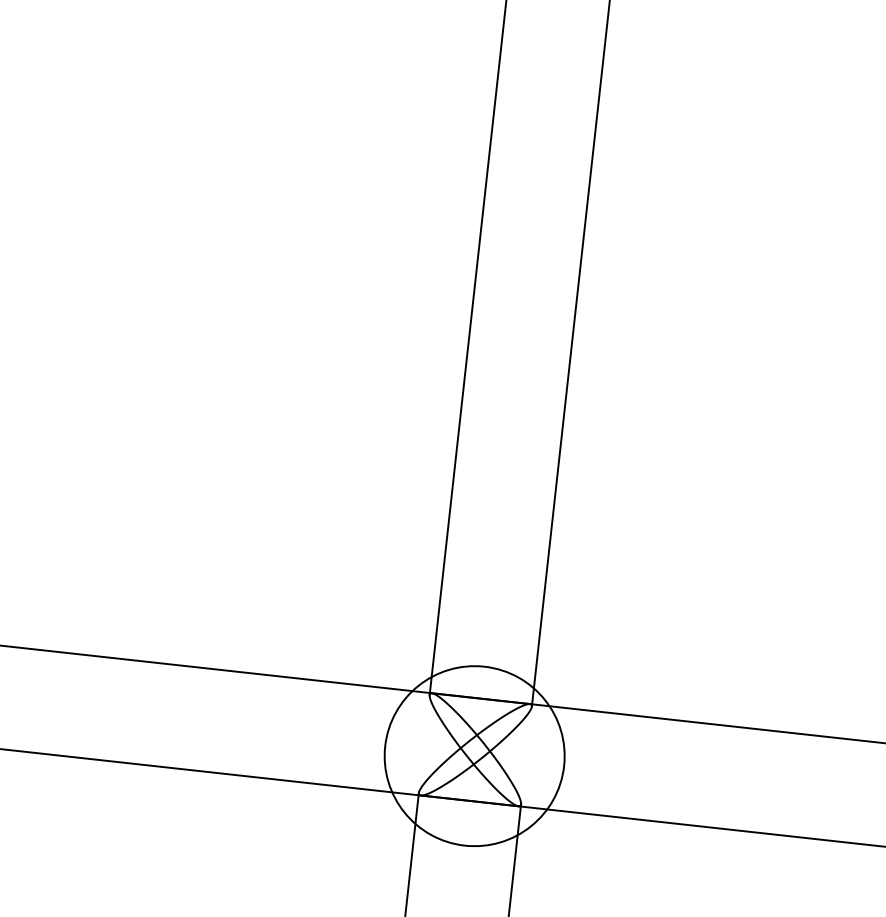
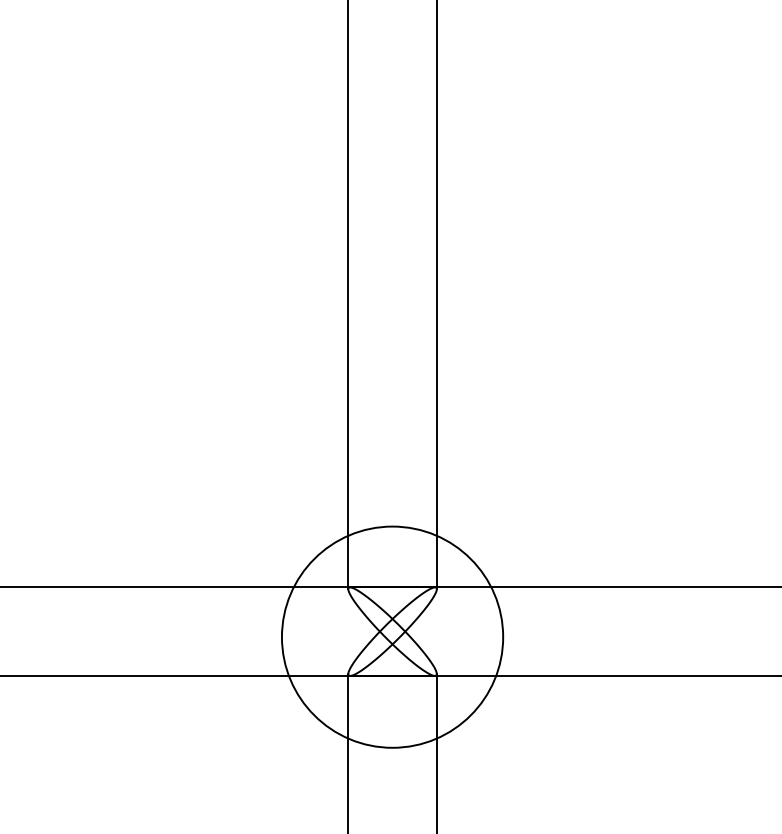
circle: (474, 755) -> (392, 636), size x1.43

